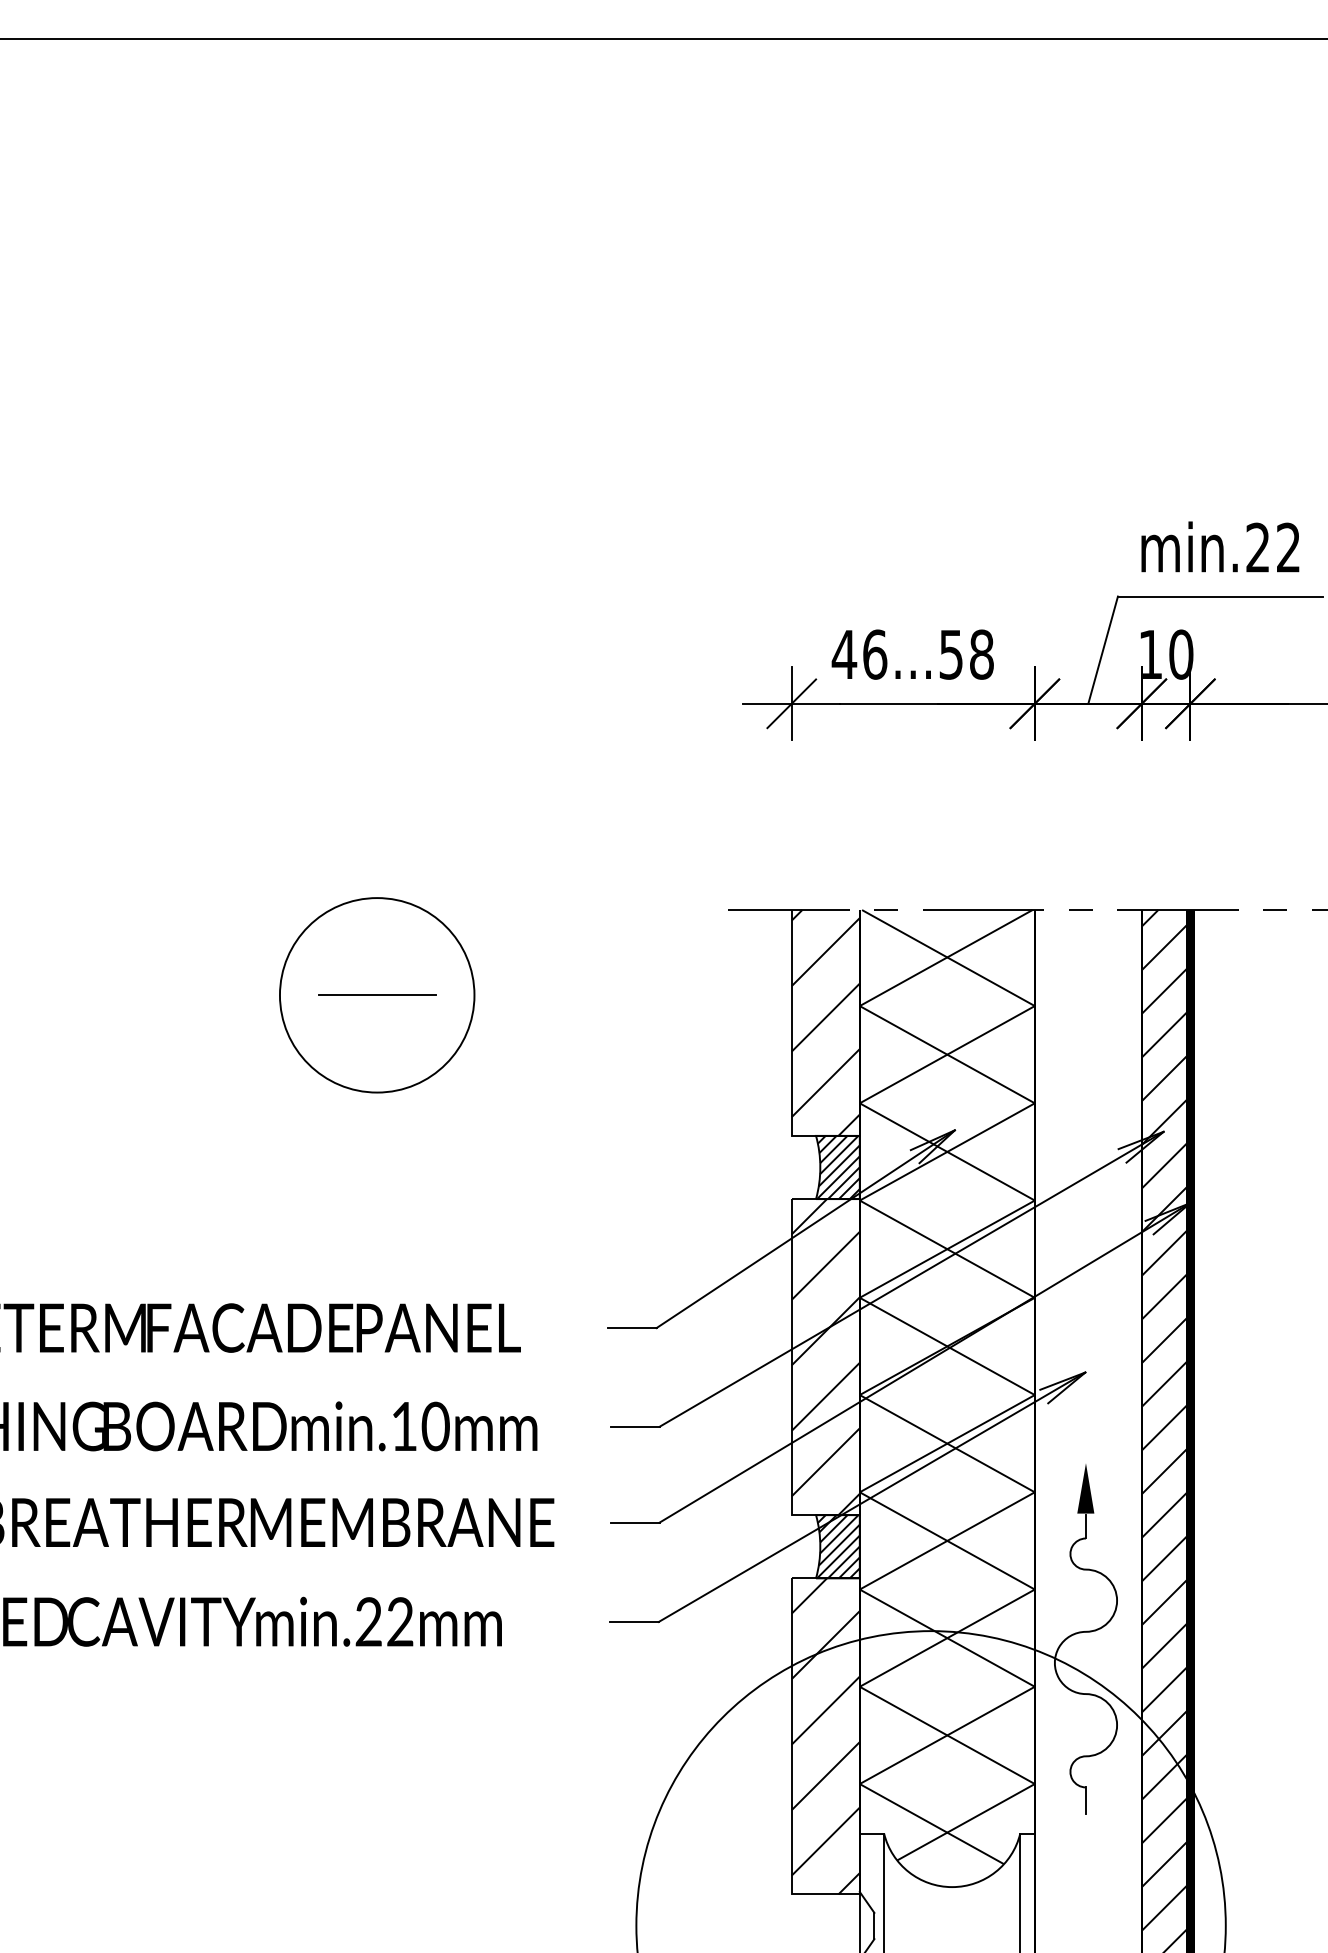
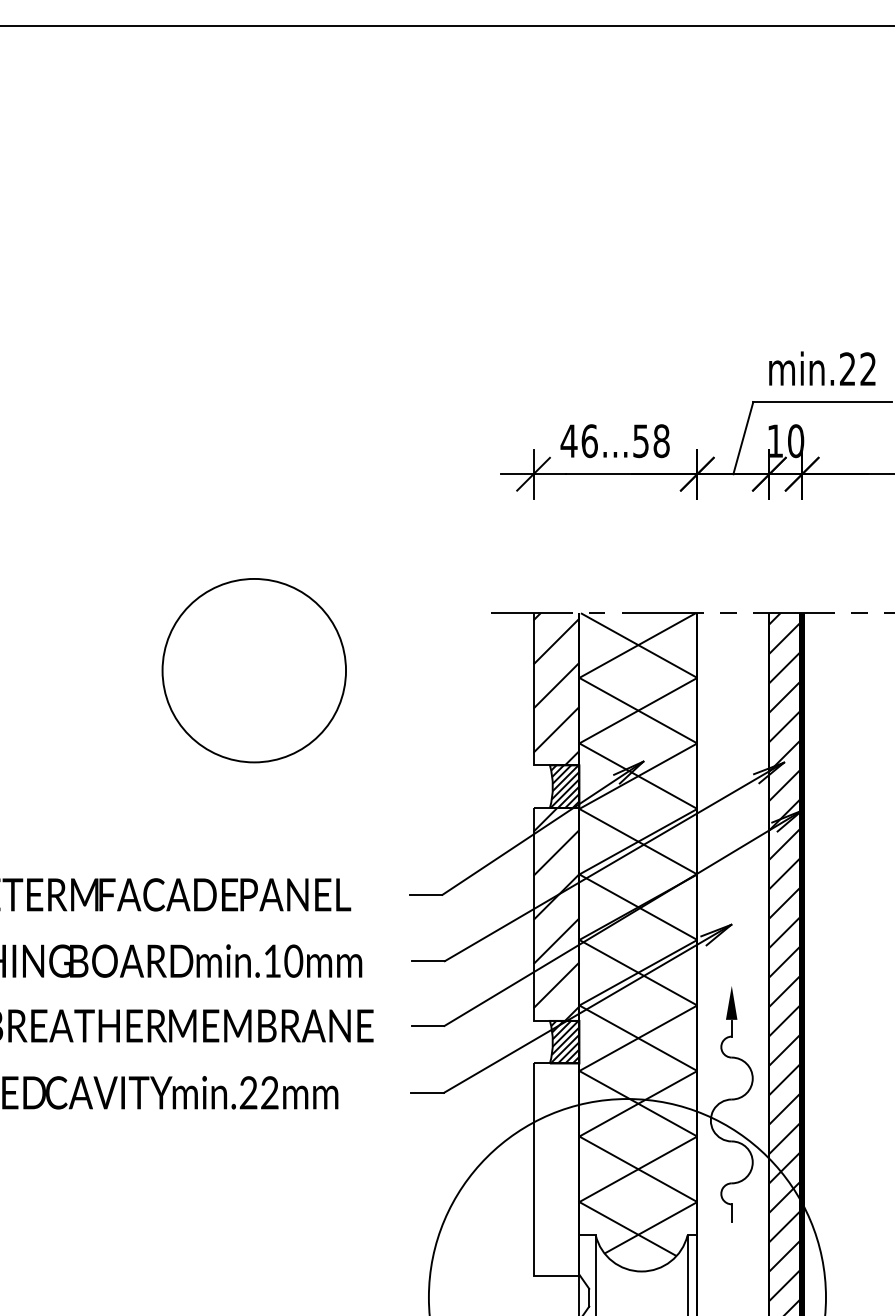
circle: (376, 995) -> (253, 670), size x1.4
line: (376, 995) -> (253, 670), removed
hatch: (825, 1735) -> (556, 1169), removed

